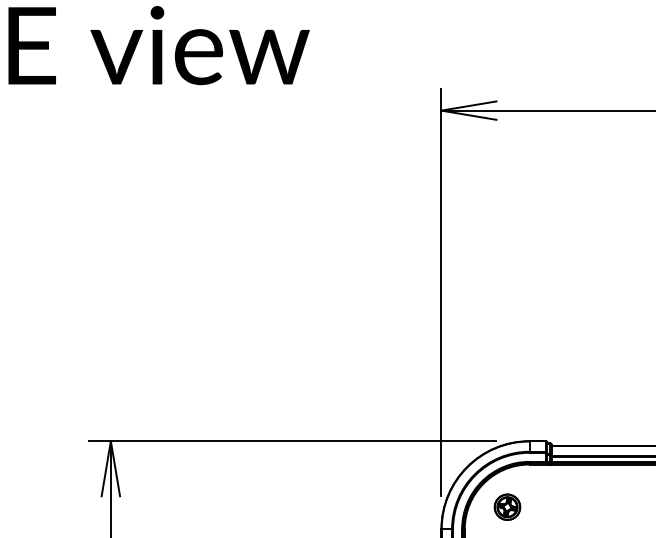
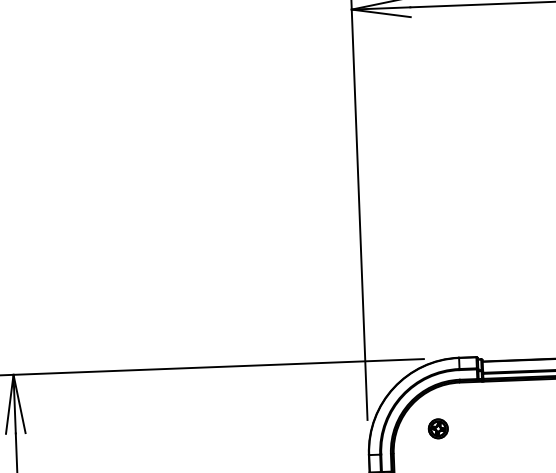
part: (507, 506) -> (438, 428), size x0.7

